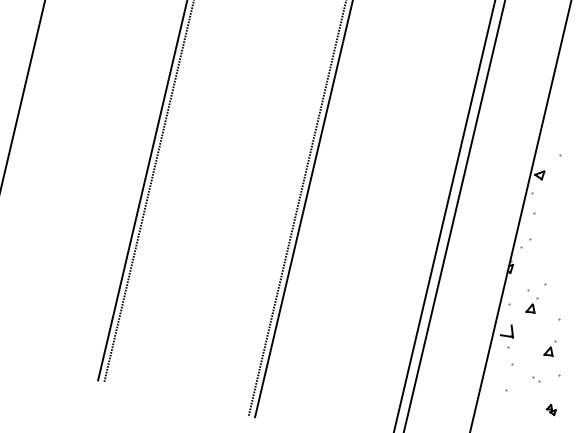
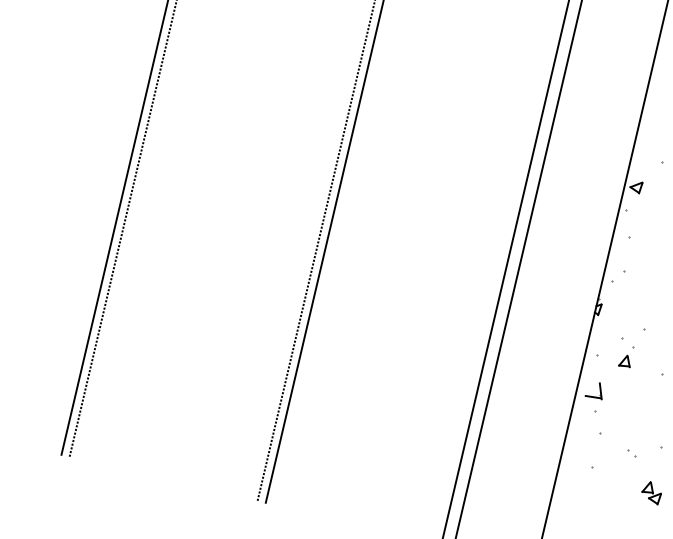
part: (549, 348) -> (649, 413), removed
part: (551, 409) -> (651, 492), size x1.67

